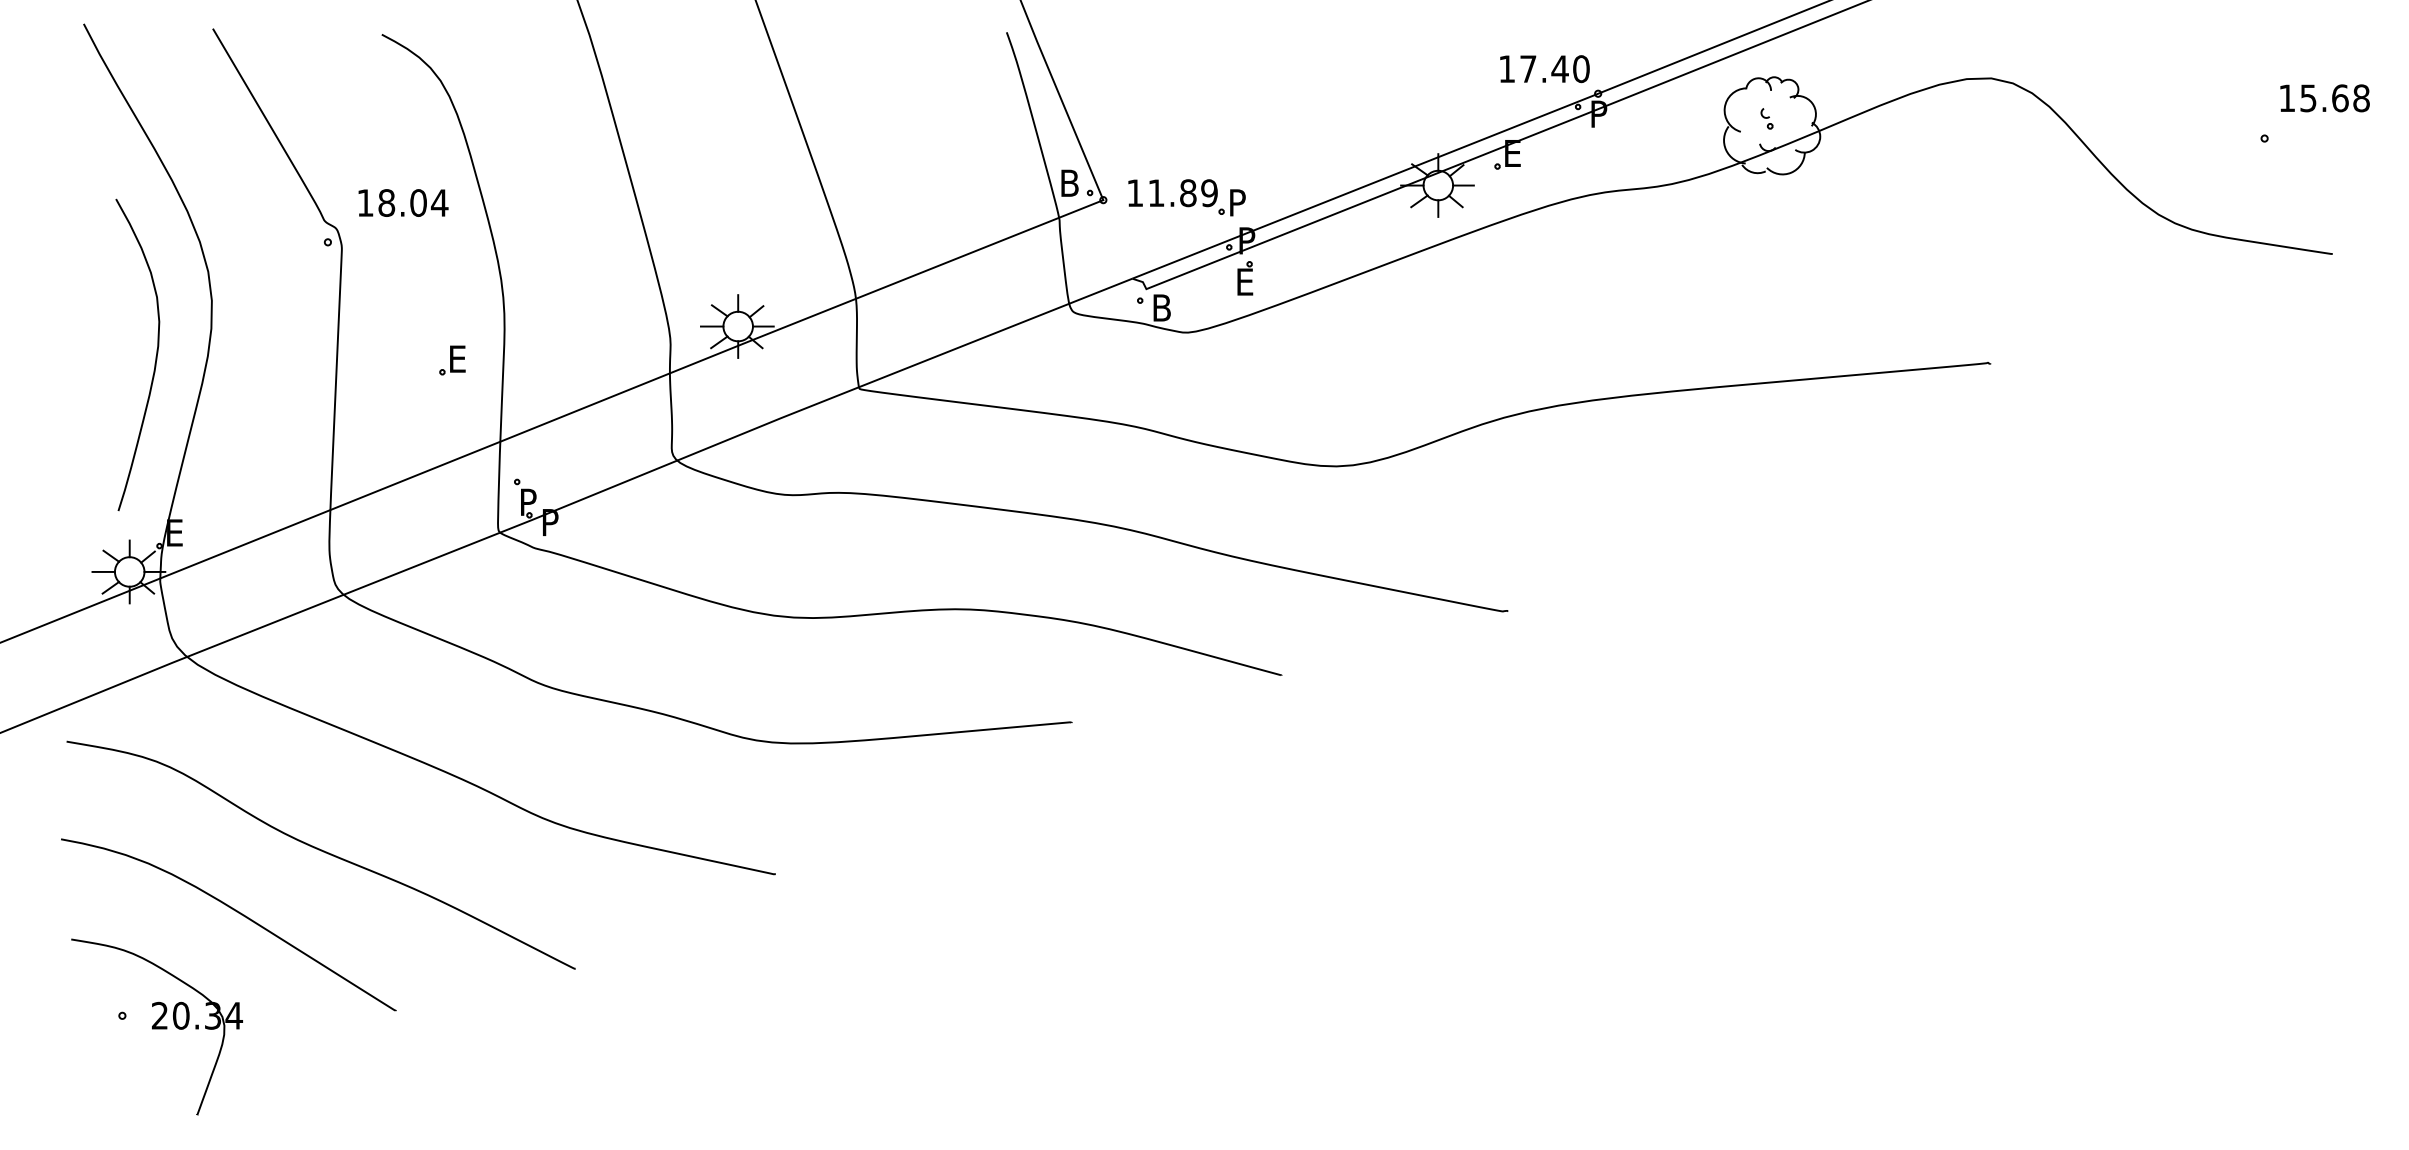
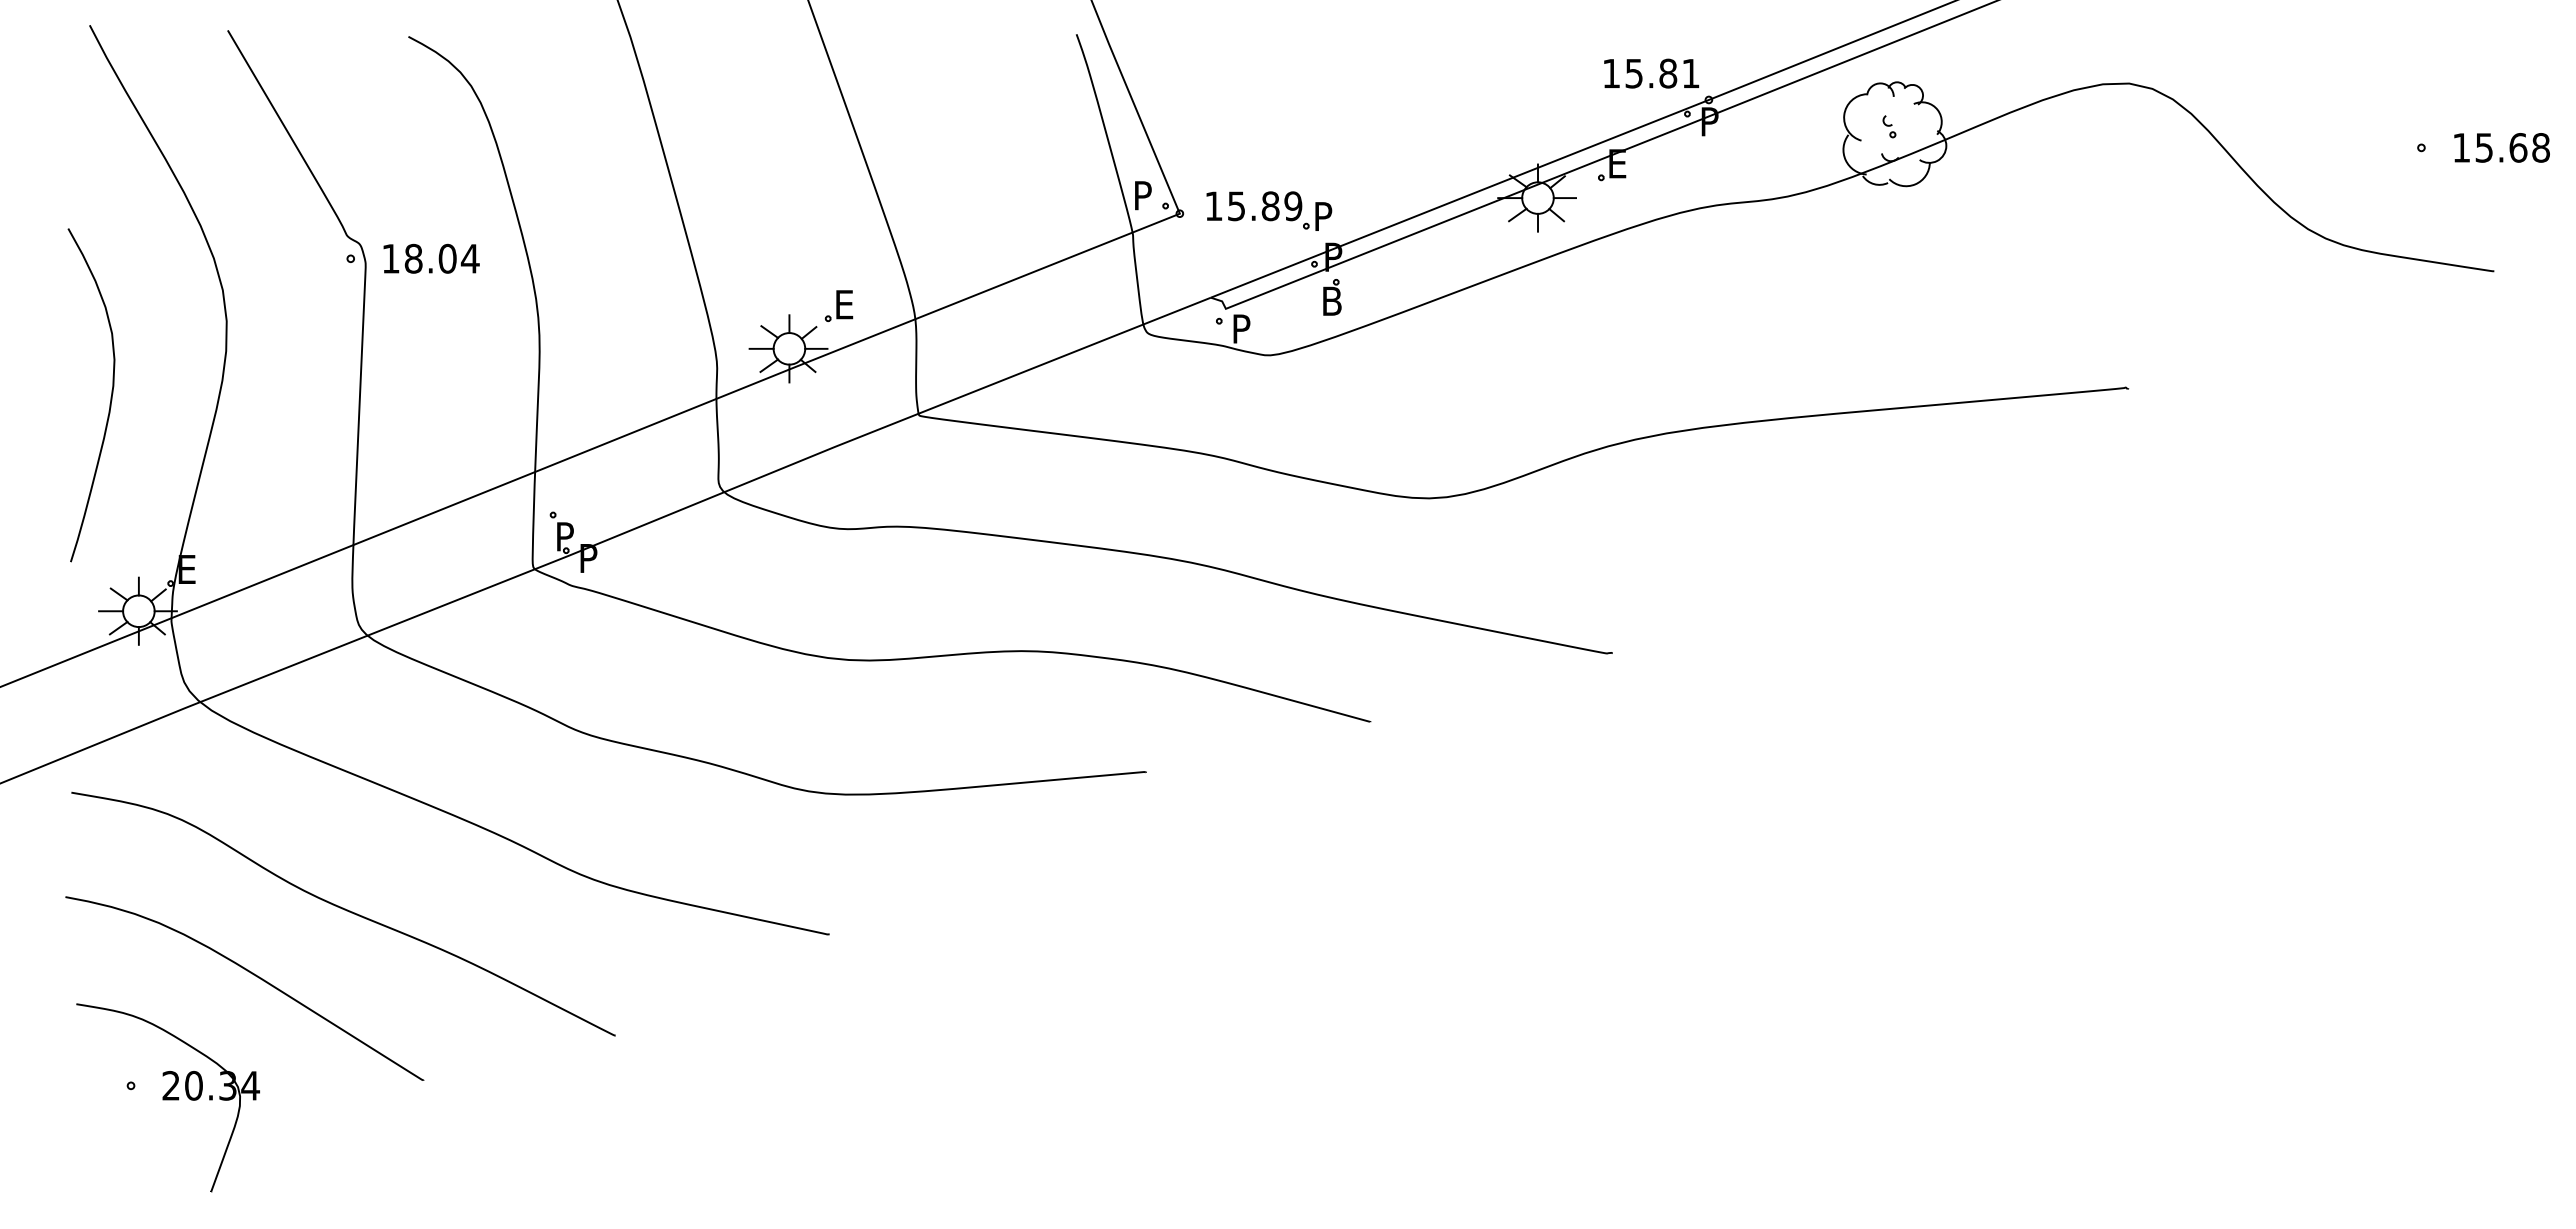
text: (1554, 69) -> (1662, 73), 17.40 -> 15.81
text: (2324, 97) -> (2501, 147), moved
text: (1071, 183) -> (1145, 195), B -> P
text: (1156, 193) -> (1236, 206), 11.89 -> 15.89
text: (403, 202) -> (431, 258), moved
text: (1250, 281) -> (1337, 300), E -> B
text: (1163, 307) -> (1244, 328), B -> P
curve: (155, 356) -> (110, 396), moved
part: (452, 359) -> (838, 305), moved

